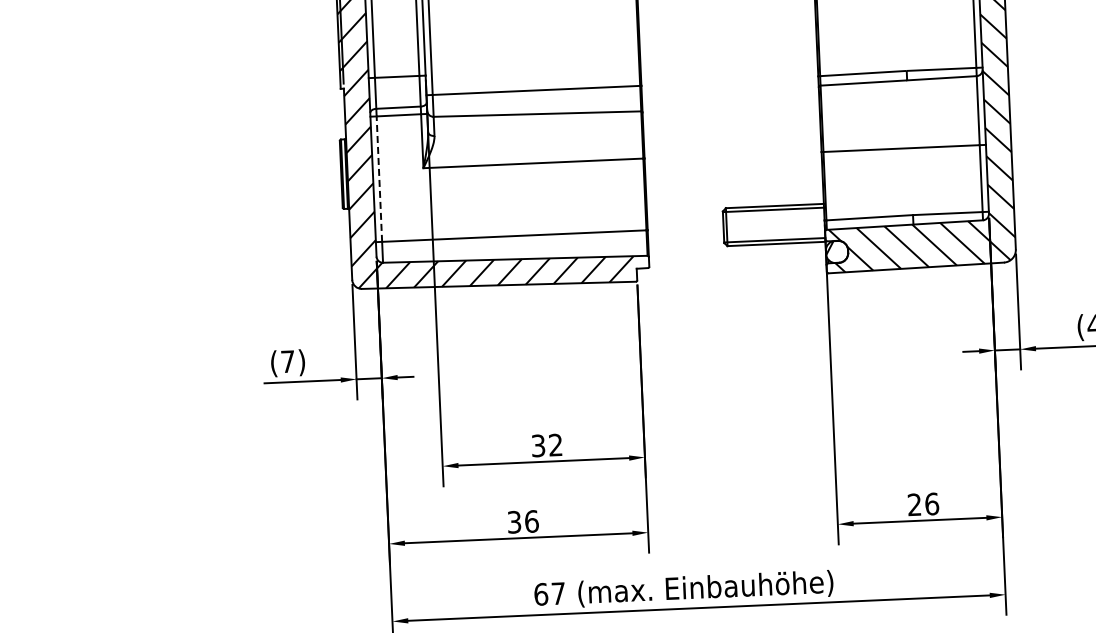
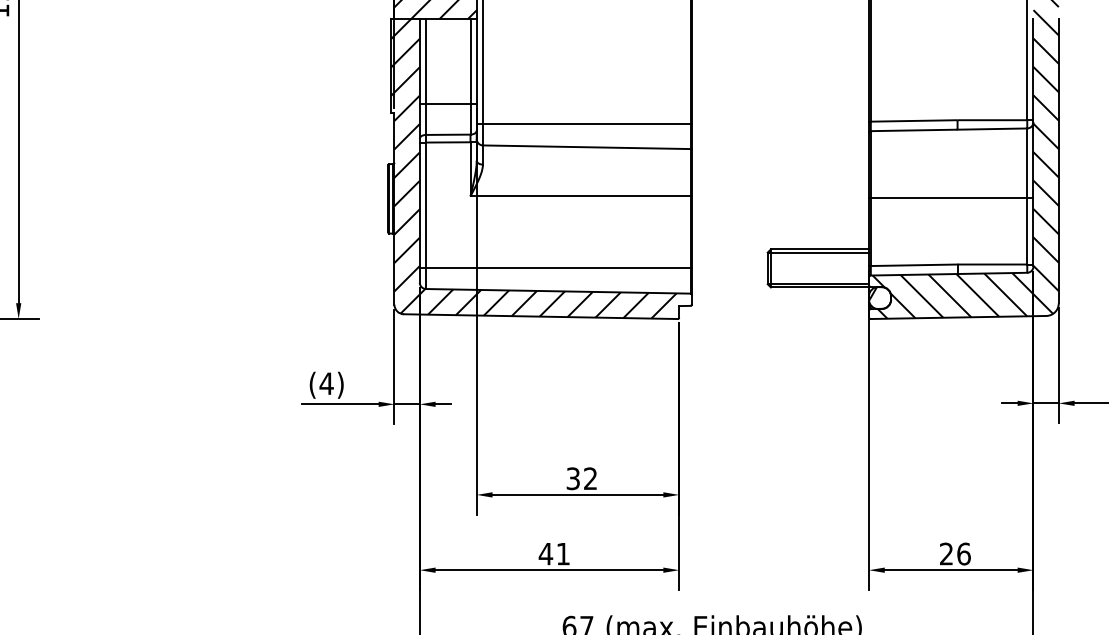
line: (379, 179) -> (426, 205), dashed -> solid
text: (287, 361) -> (326, 383), (7) -> (4)
text: (522, 521) -> (554, 553), 36 -> 41

